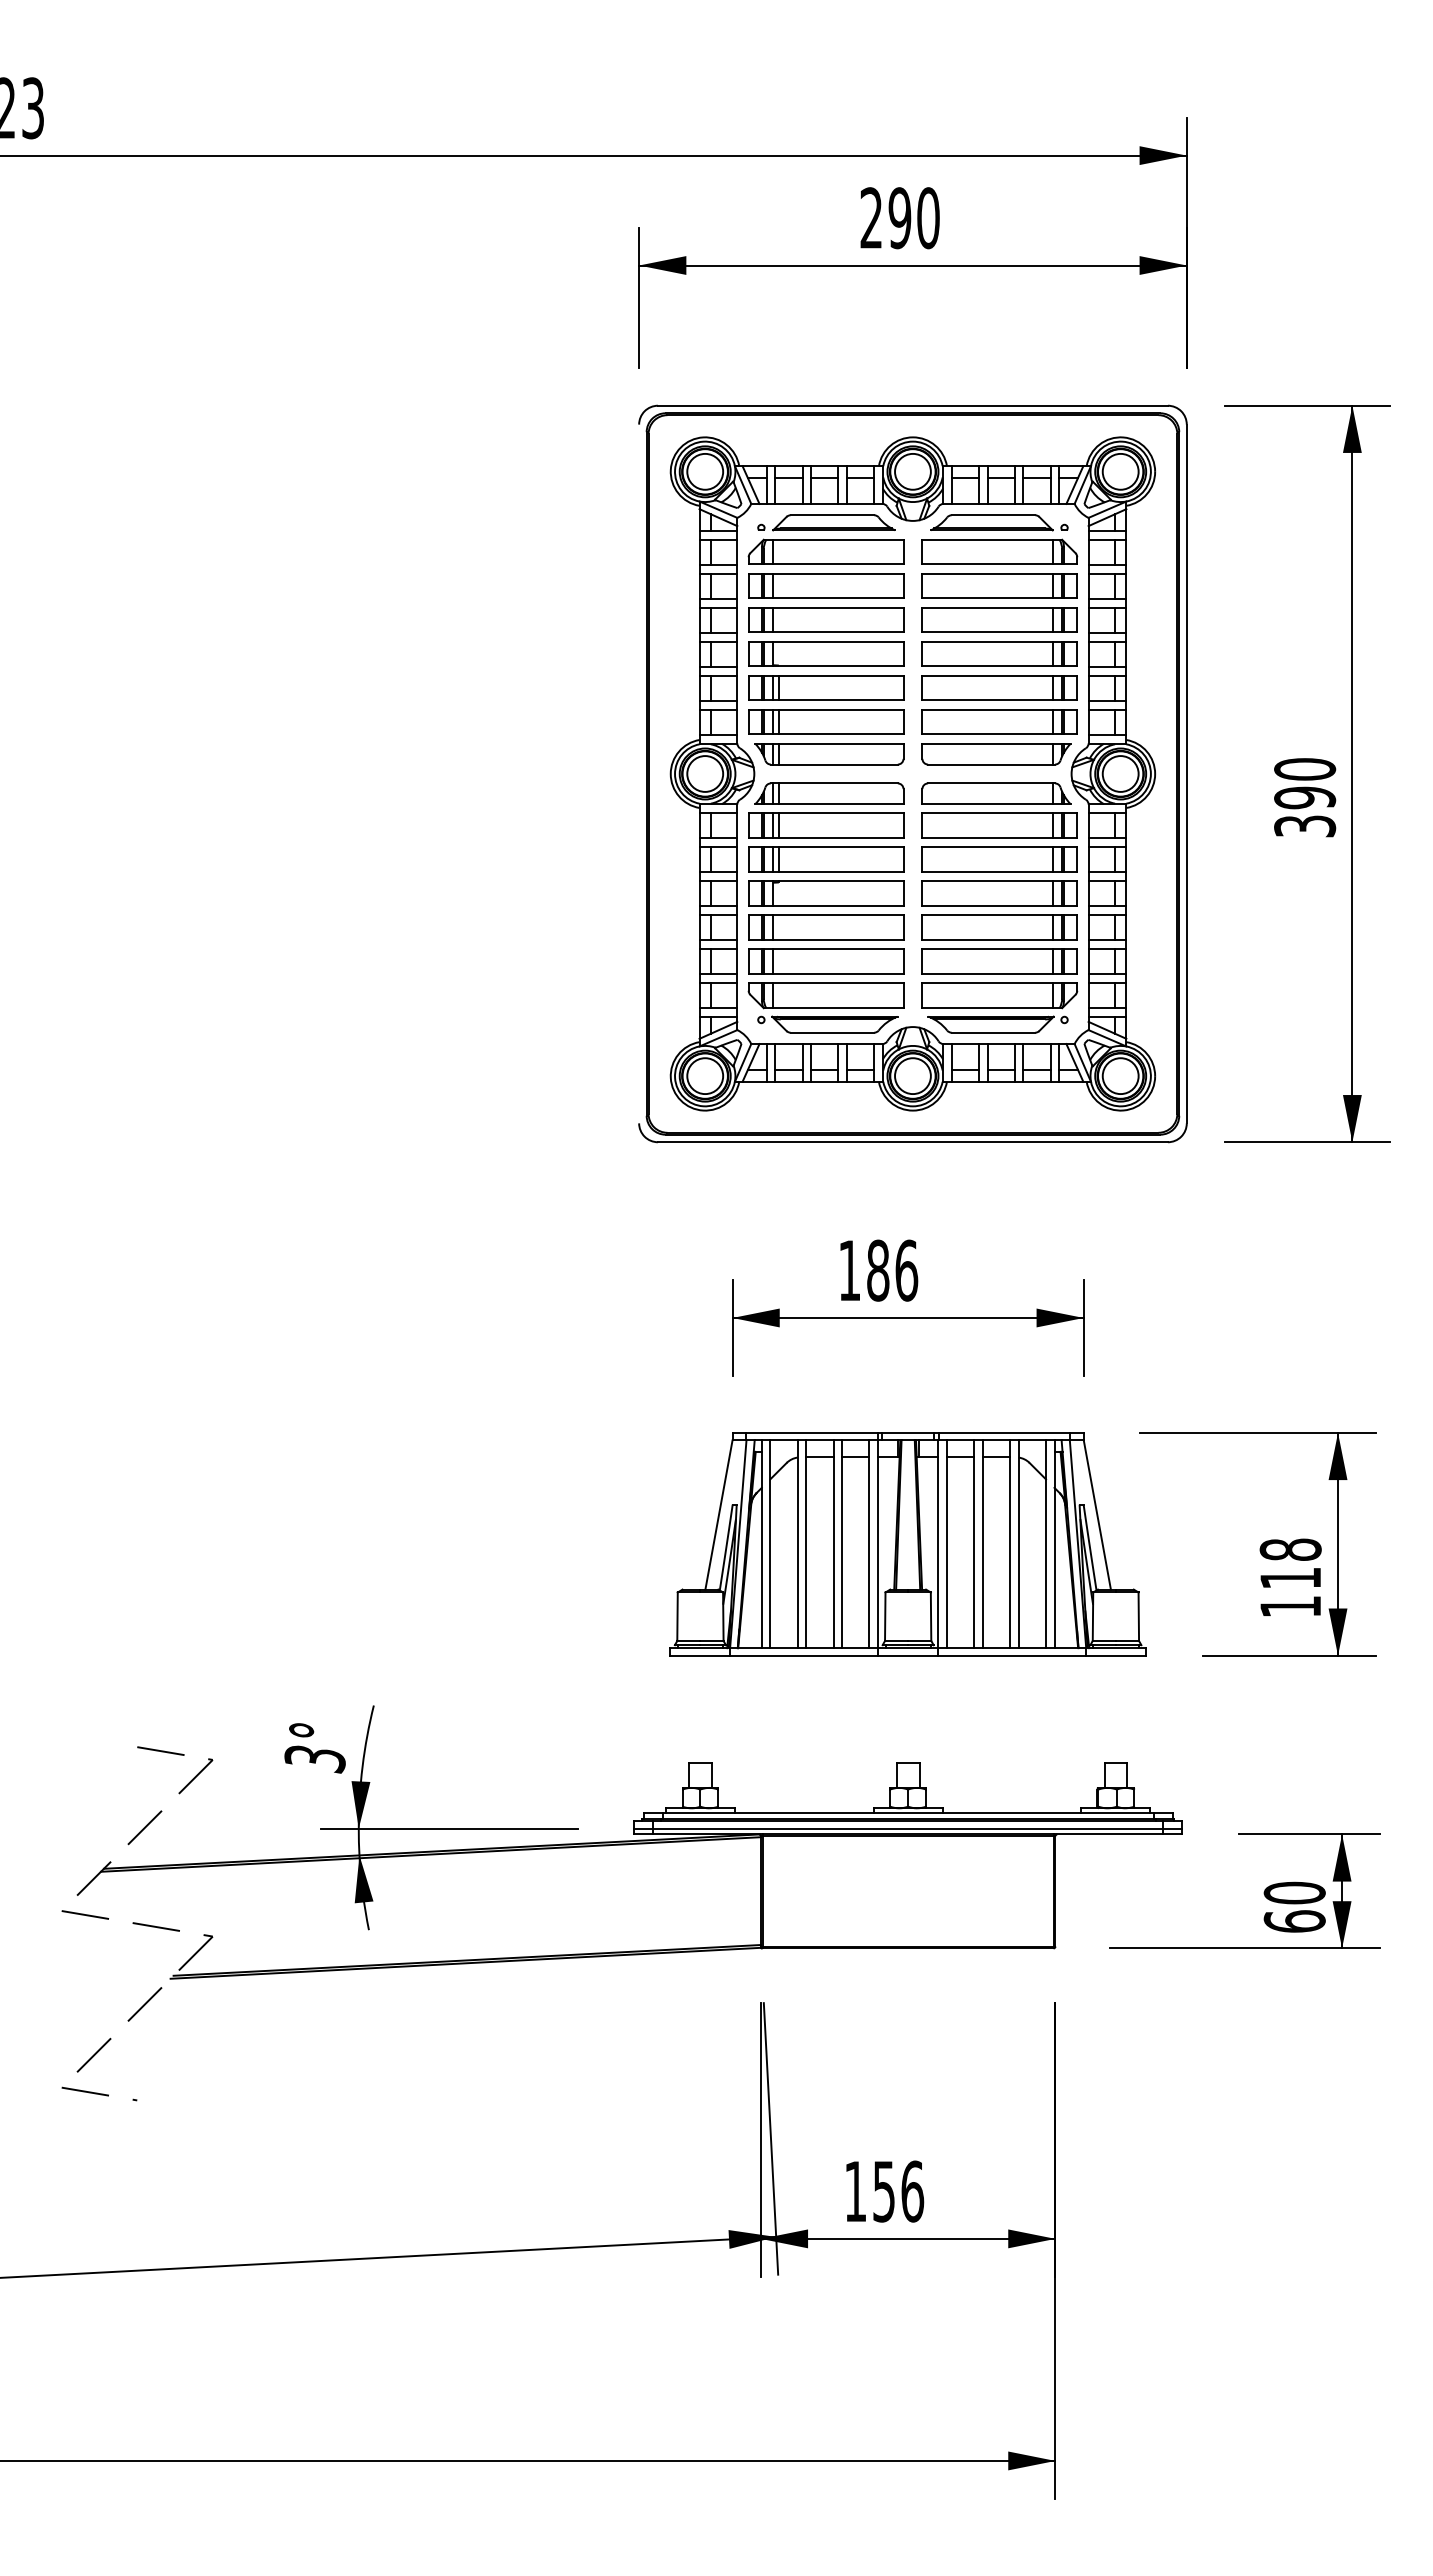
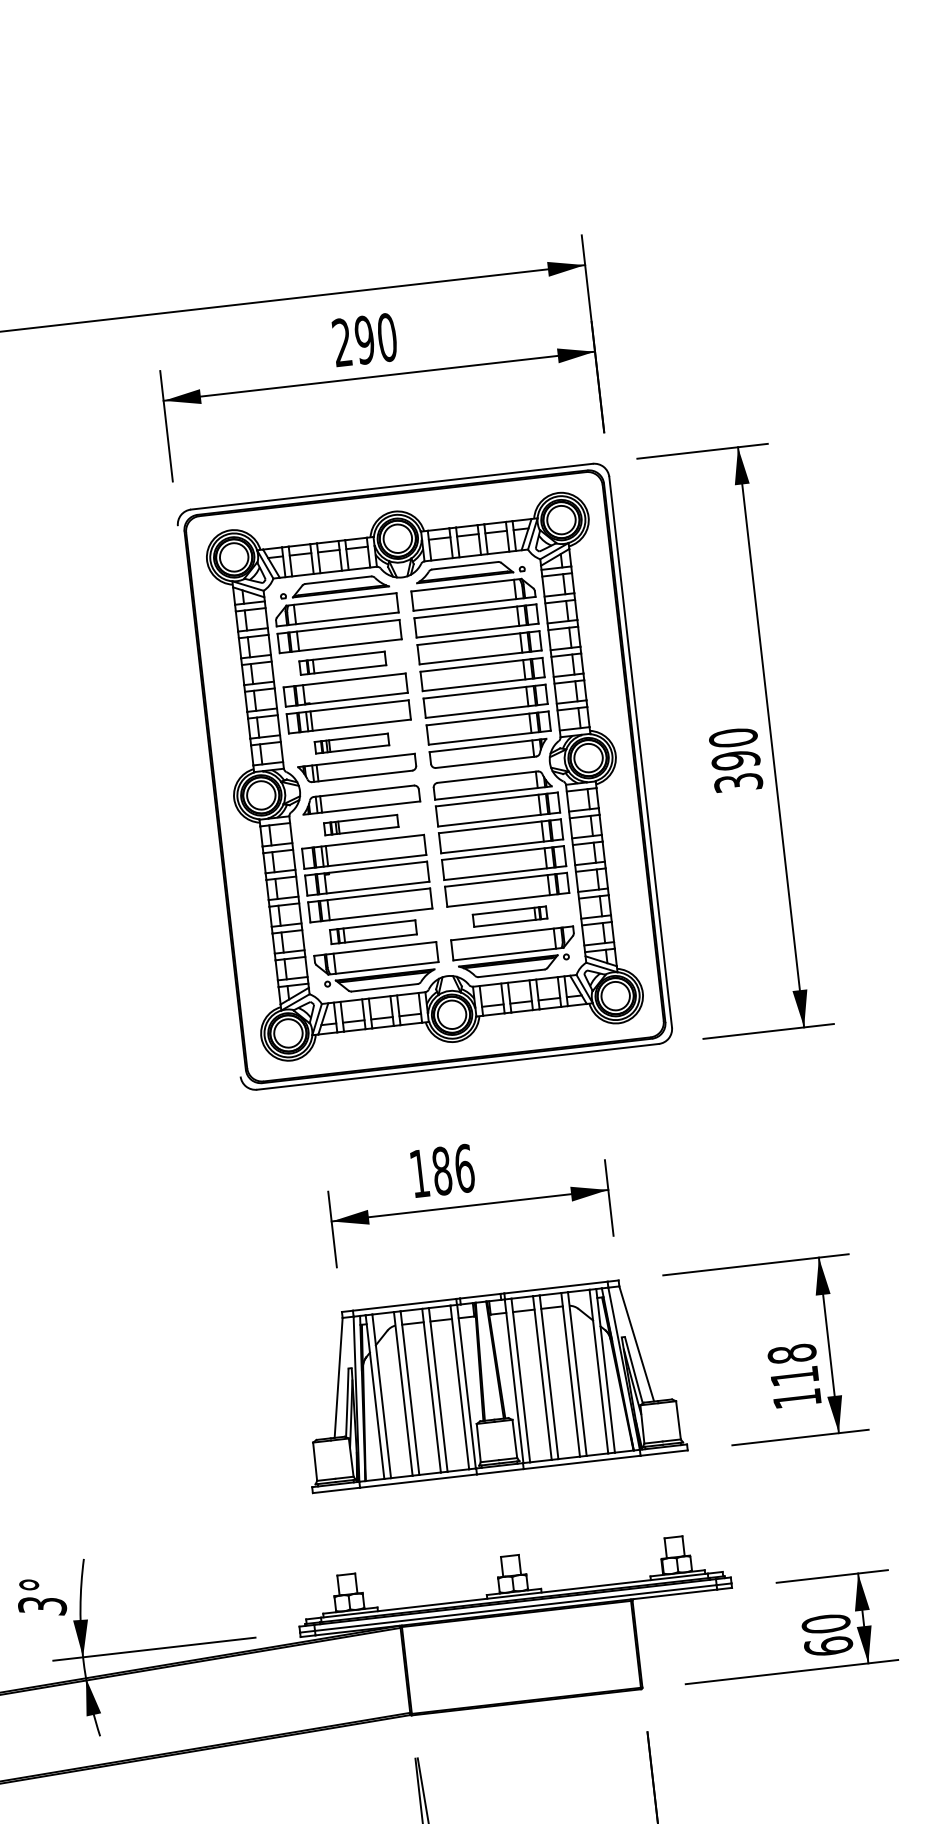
part: (826, 619) -> (342, 662), size x0.7
part: (826, 721) -> (352, 743), size x0.6
part: (826, 825) -> (361, 825), size x0.6
part: (826, 961) -> (373, 932), size x0.7
part: (999, 961) -> (509, 916), size x0.6

